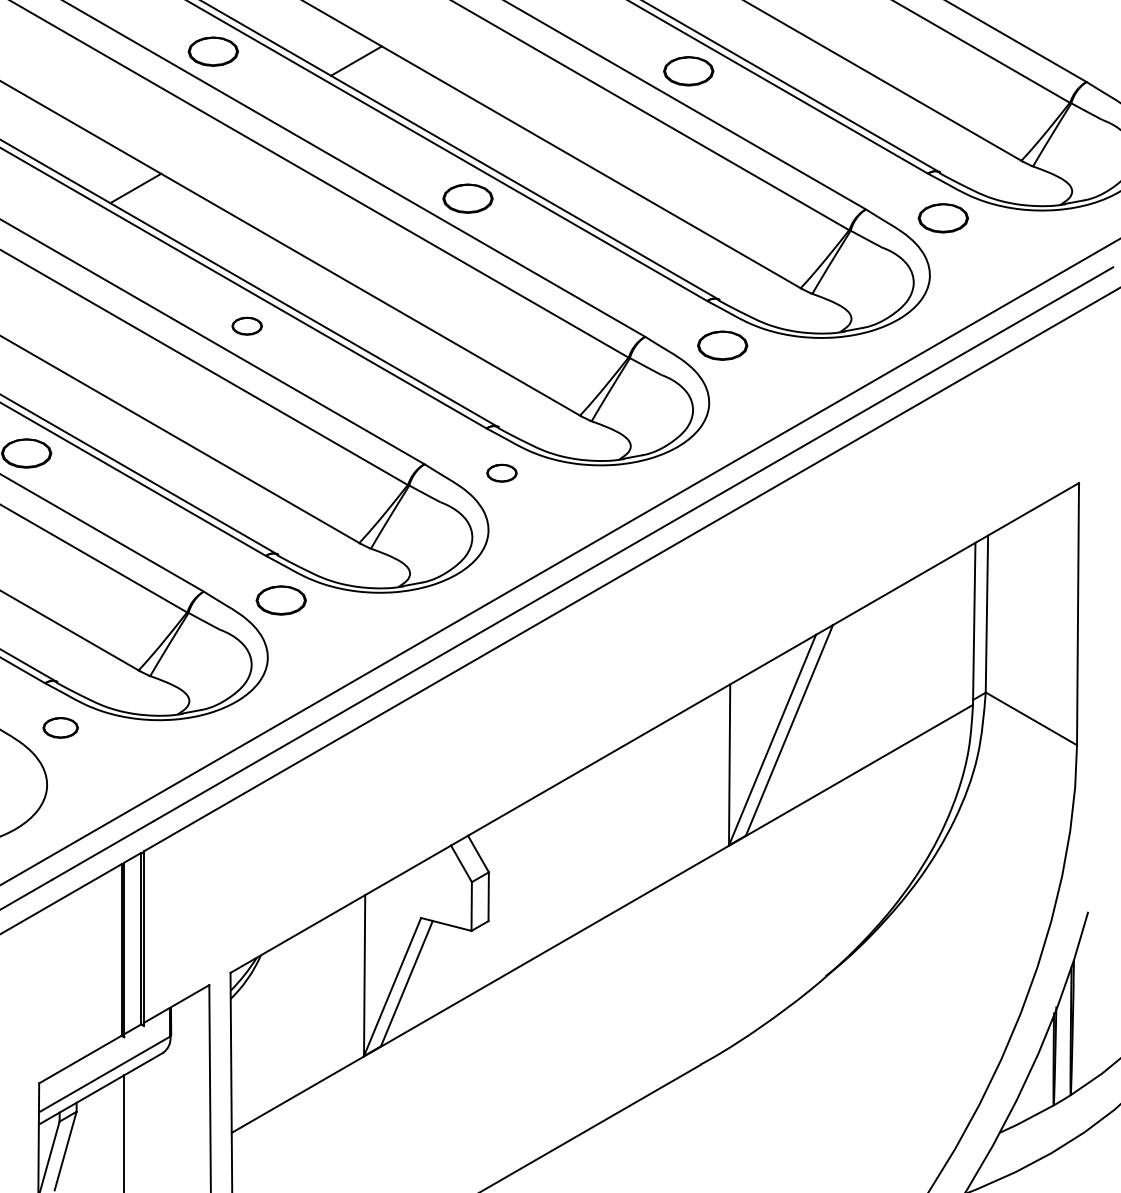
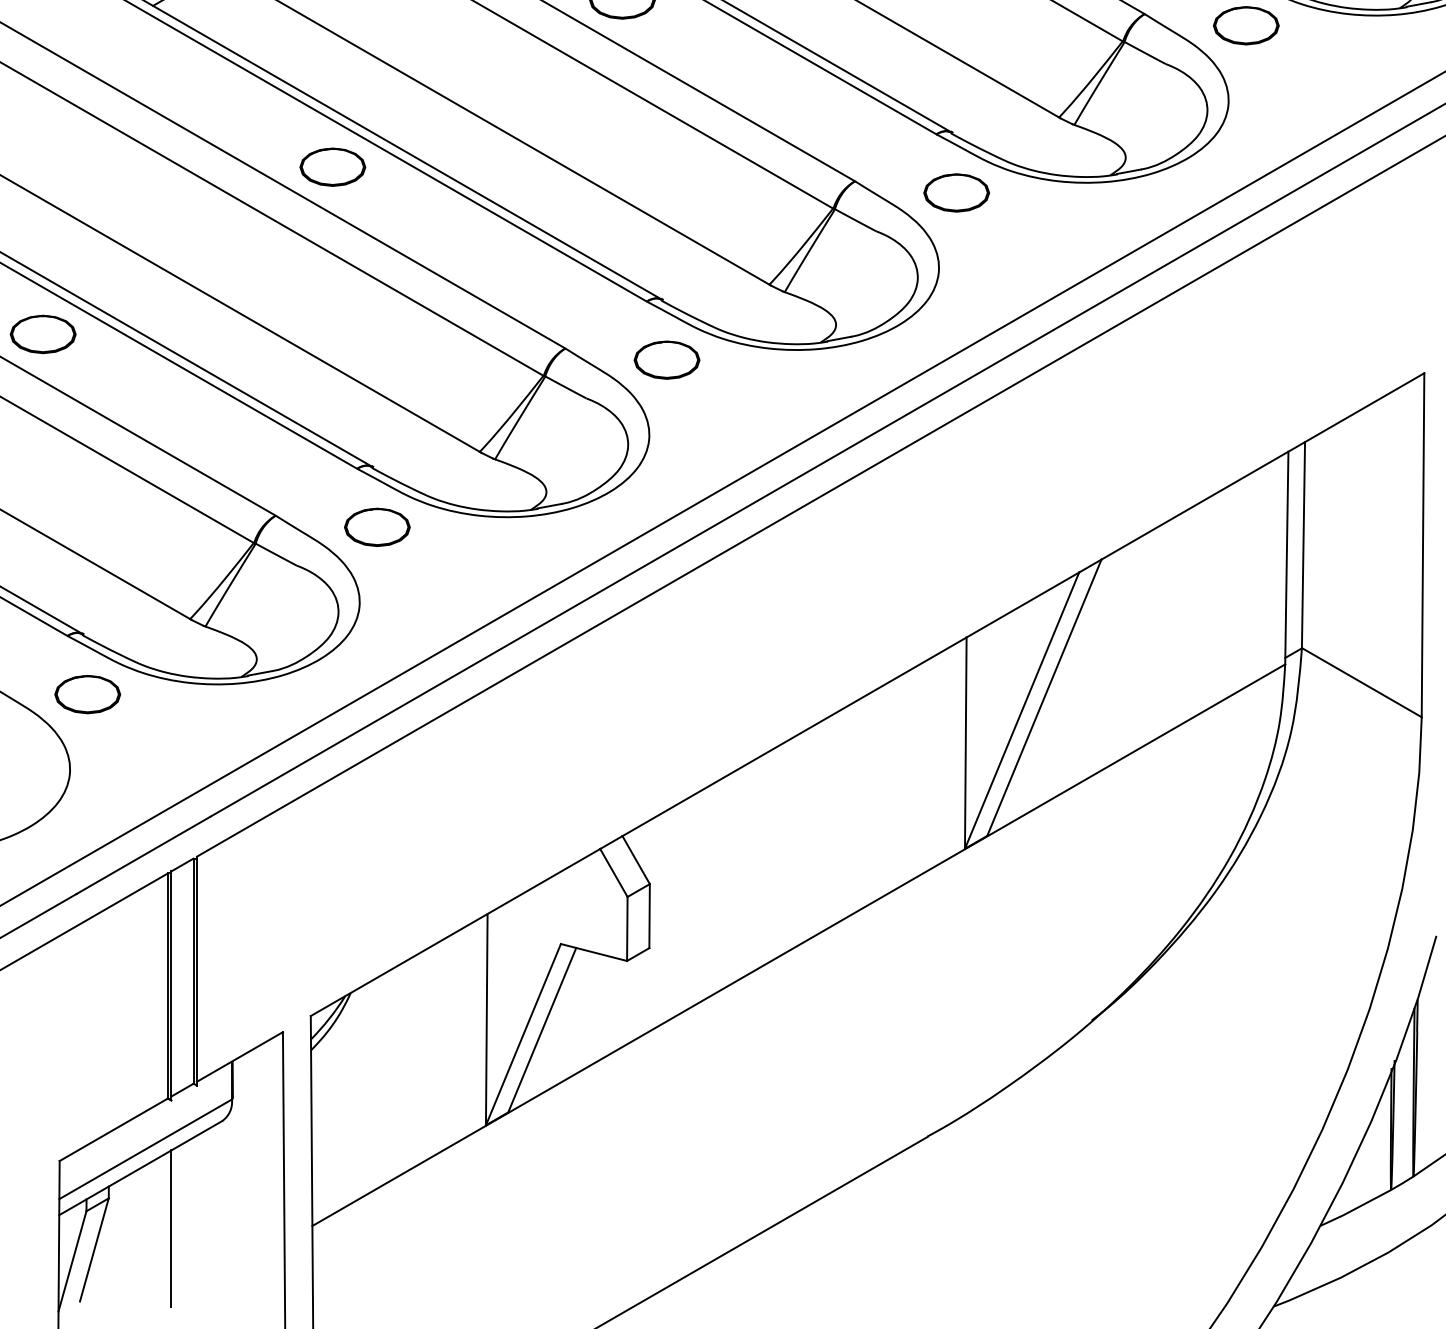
part: (246, 326) -> (331, 167), size x1.67
part: (501, 473) -> (666, 360), size x1.67
part: (60, 727) -> (87, 694), size x1.43

